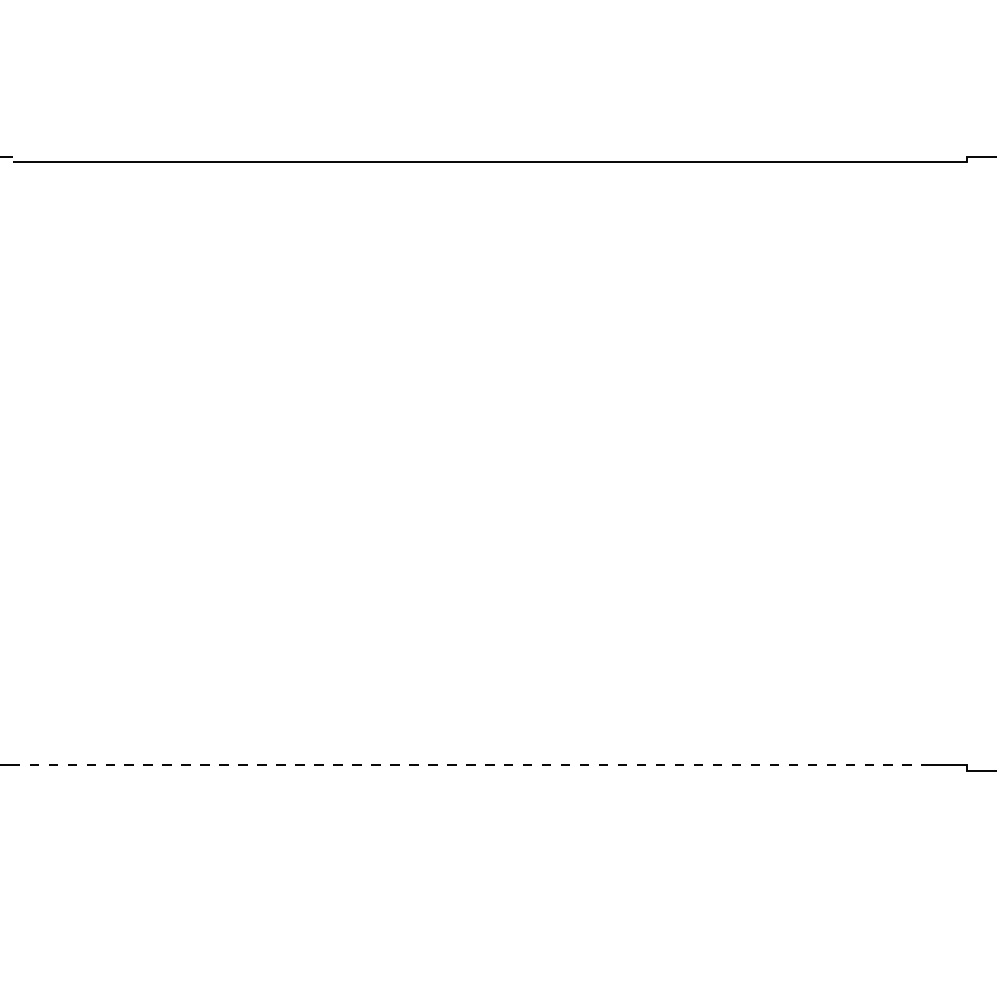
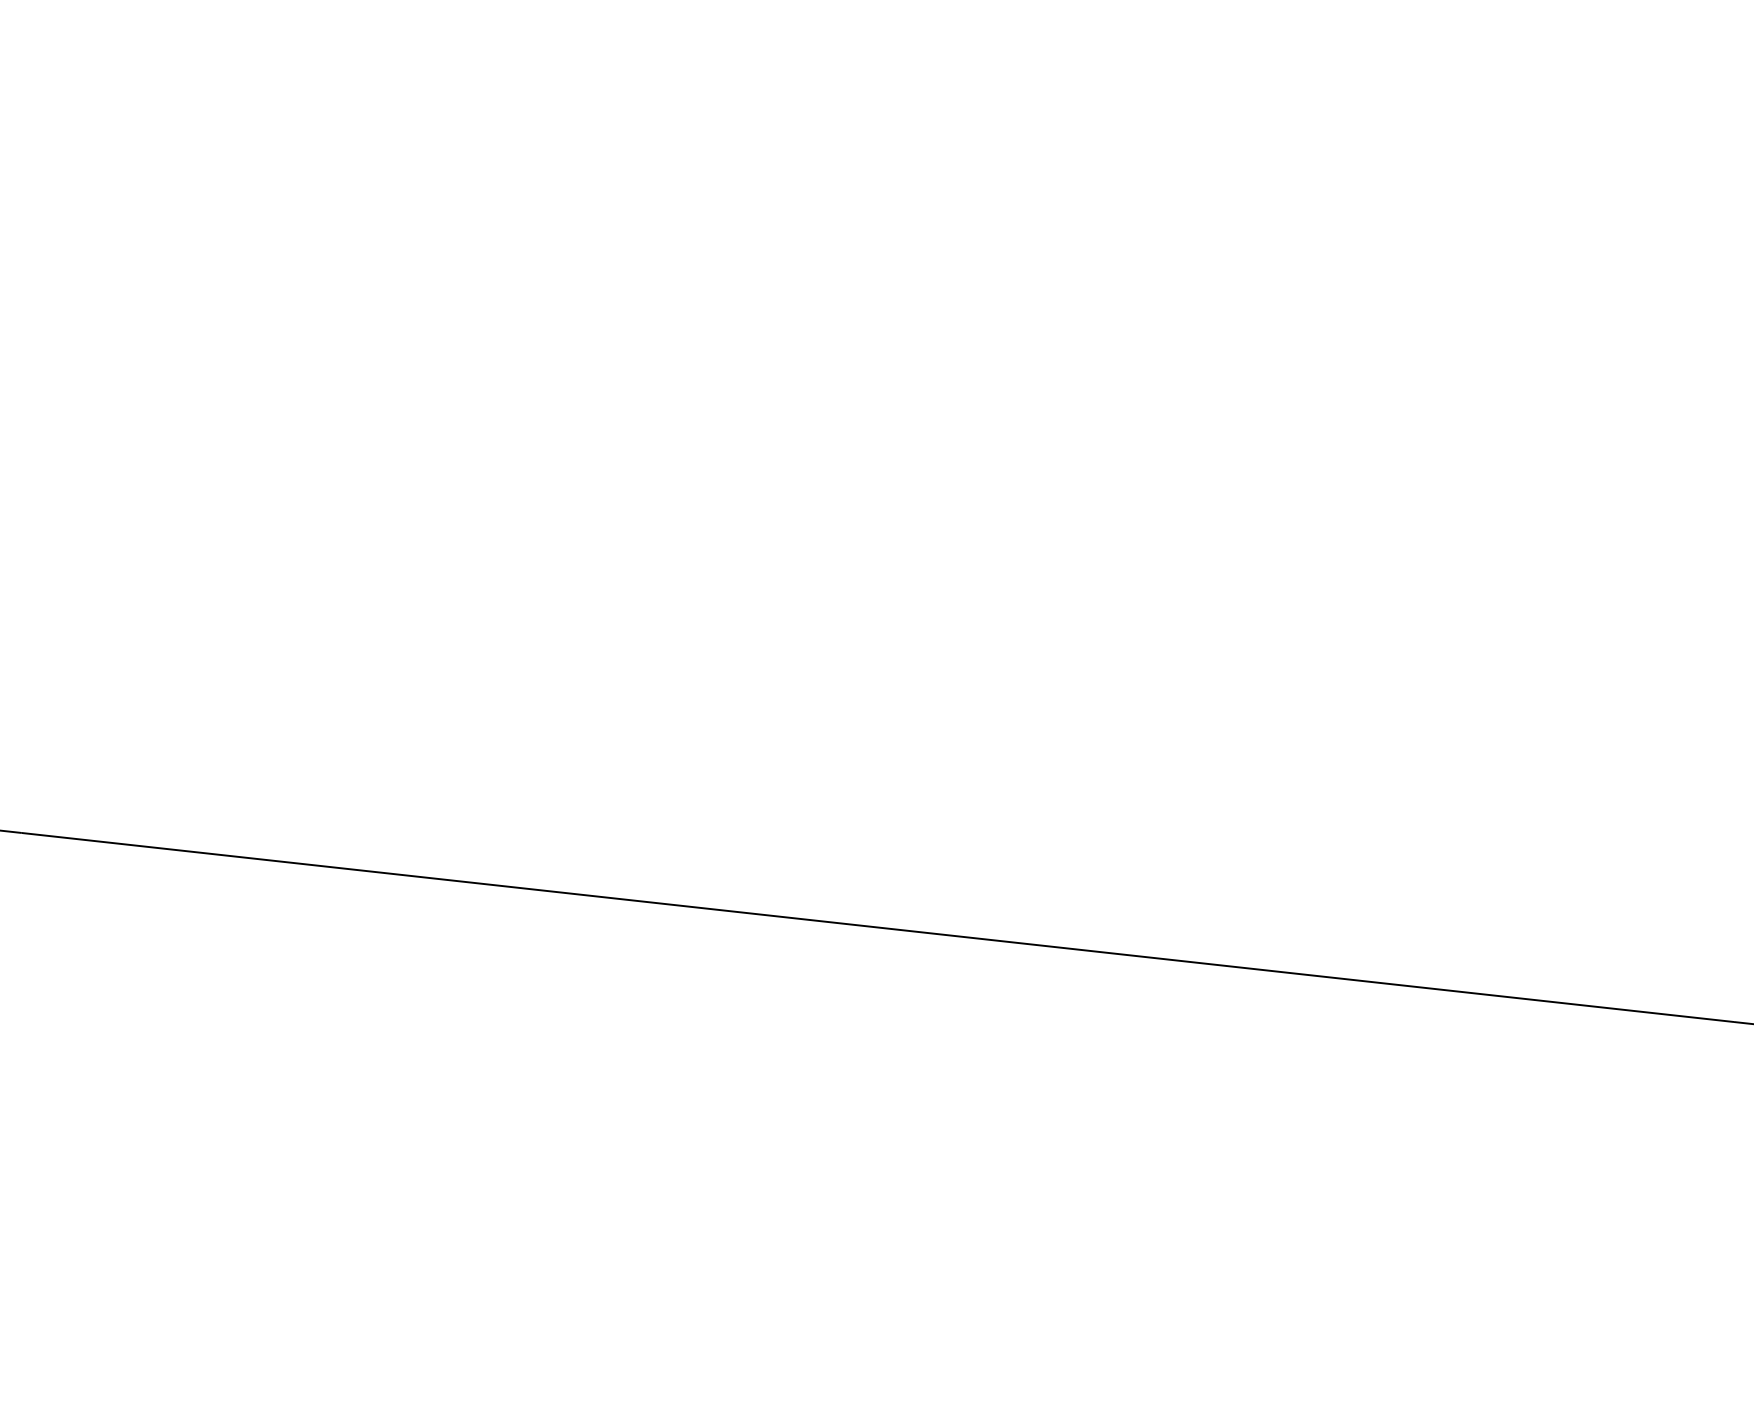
line: (471, 765) -> (876, 927), dashed -> solid

